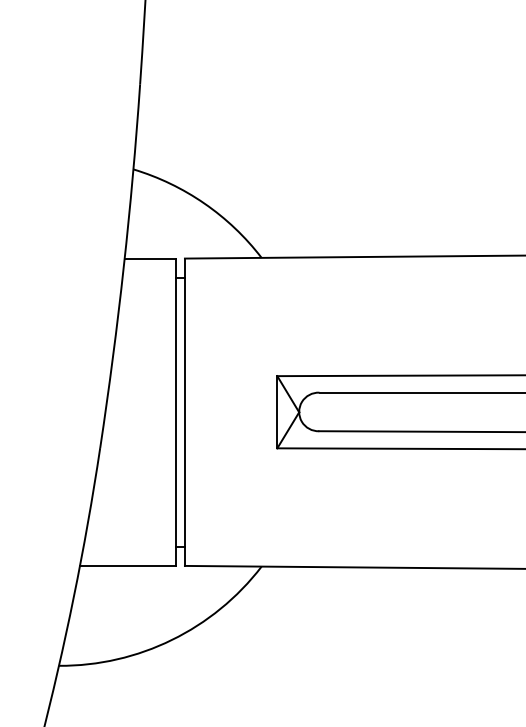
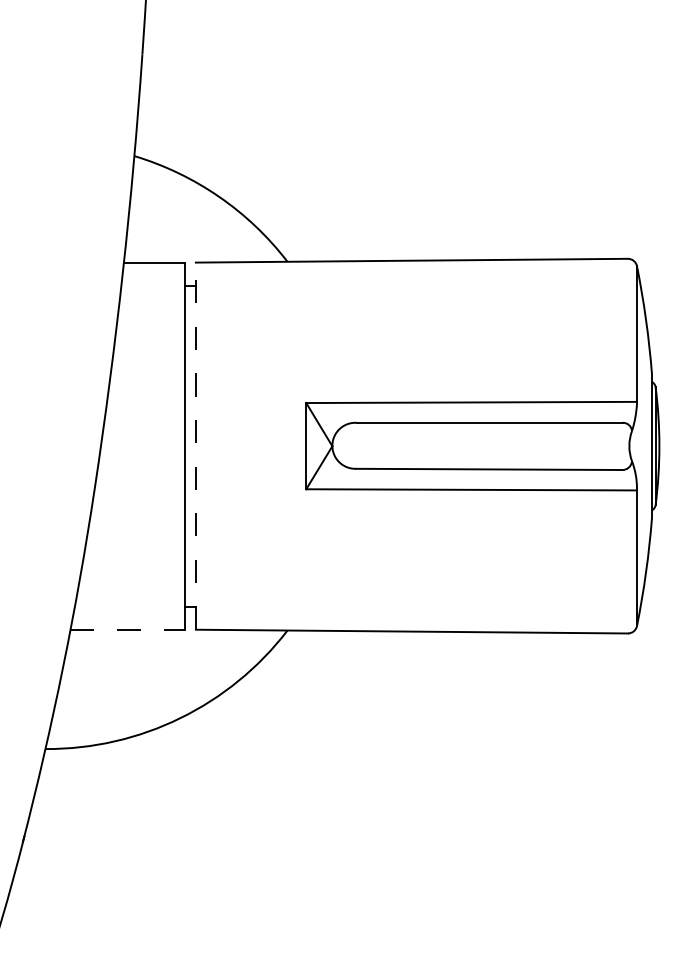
line: (184, 412) -> (195, 446), solid -> dashed
line: (128, 565) -> (128, 629), solid -> dashed

